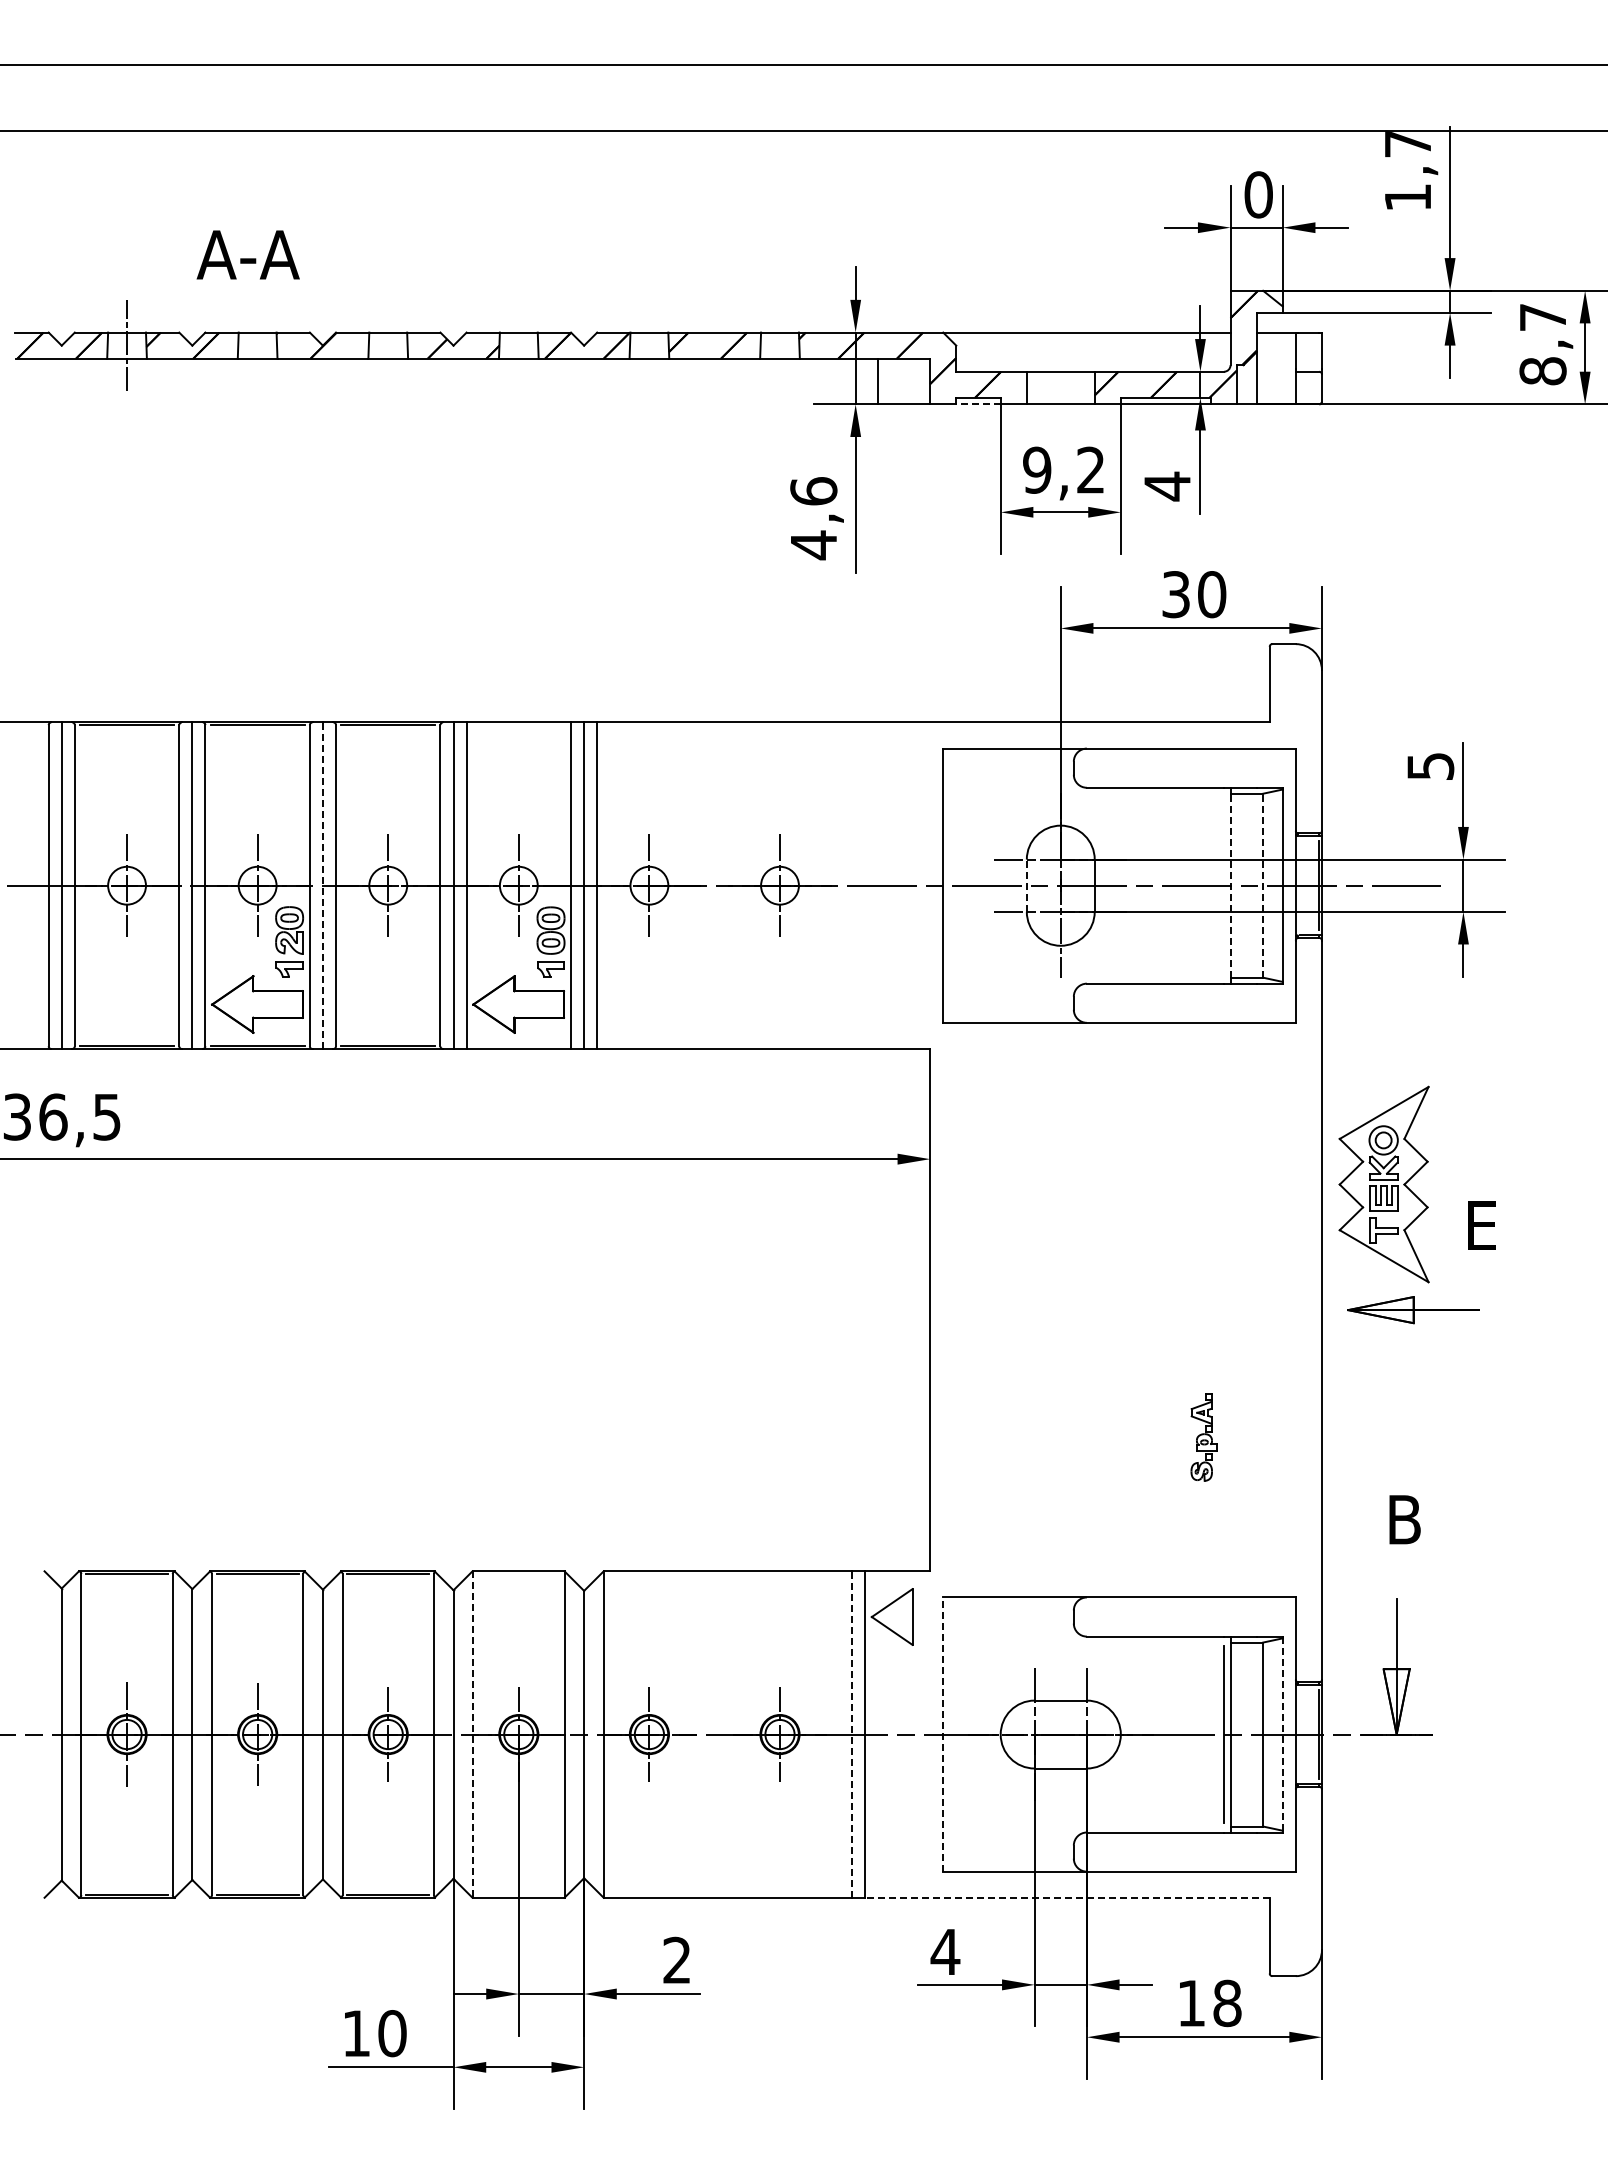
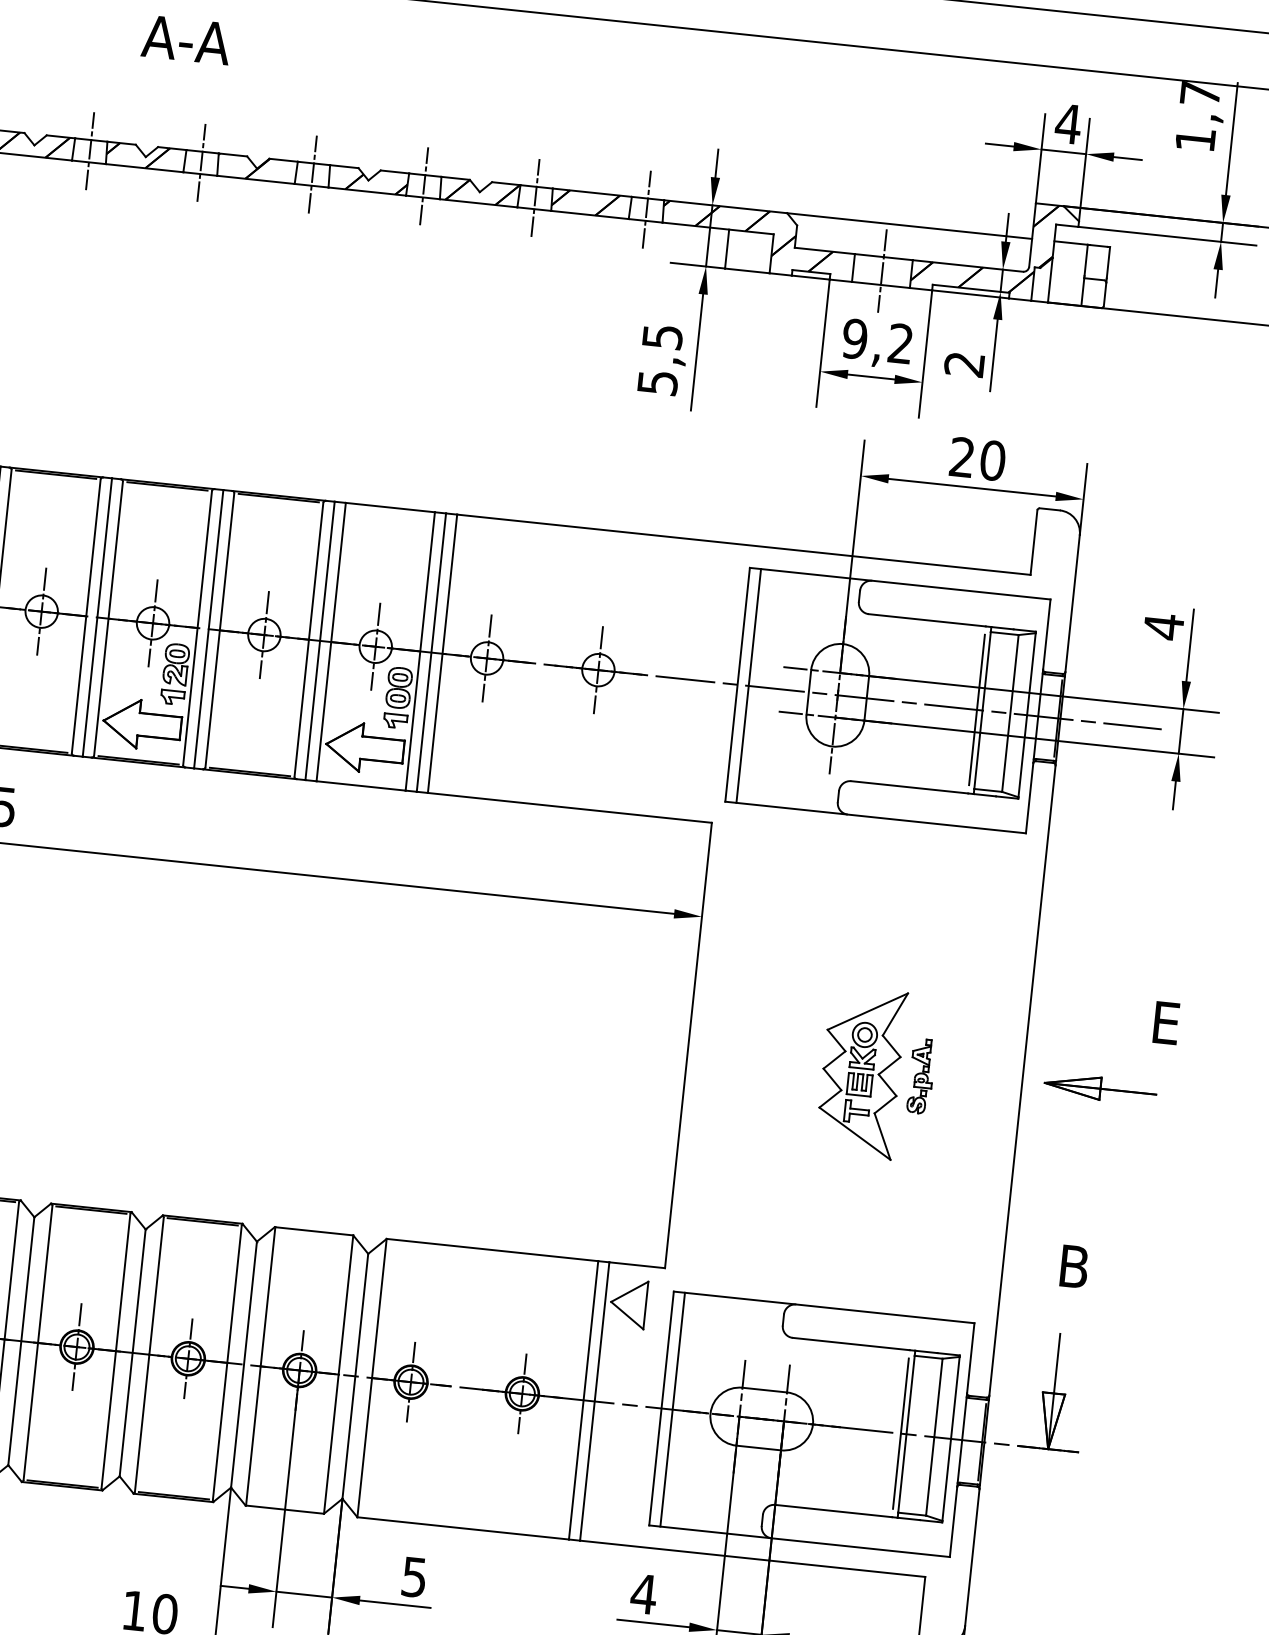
text: (1258, 194) -> (1068, 123), 0 -> 4
text: (247, 254) -> (185, 39), moved
line: (257, 345) -> (201, 162), added
line: (388, 345) -> (313, 174), added
line: (518, 345) -> (423, 186), added
line: (649, 345) -> (535, 197), added
line: (780, 345) -> (647, 209), added
line: (1060, 388) -> (882, 271), added
line: (978, 404) -> (810, 277), dashed -> solid
text: (1166, 486) -> (963, 364), 4 -> 2
text: (813, 518) -> (659, 360), 4,6 -> 5,5
text: (1175, 594) -> (961, 457), 30 -> 20
text: (1430, 766) -> (1163, 626), 5 -> 4
line: (322, 885) -> (208, 628), dashed -> solid
line: (956, 885) -> (748, 685), added
line: (1026, 885) -> (808, 692), dashed -> solid
line: (1224, 885) -> (977, 709), added
line: (1230, 885) -> (982, 710), dashed -> solid
line: (1263, 885) -> (1010, 713), dashed -> solid
part: (1383, 1184) -> (860, 1072), moved
part: (1203, 1437) -> (920, 1076), moved
line: (851, 1734) -> (583, 1400), dashed -> solid
line: (943, 1734) -> (661, 1408), dashed -> solid
line: (956, 1734) -> (672, 1409), added
line: (1282, 1734) -> (950, 1438), dashed -> solid
line: (473, 1735) -> (260, 1367), dashed -> solid
line: (1066, 1897) -> (752, 1558), dashed -> solid
text: (676, 1960) -> (413, 1577), 2 -> 5

